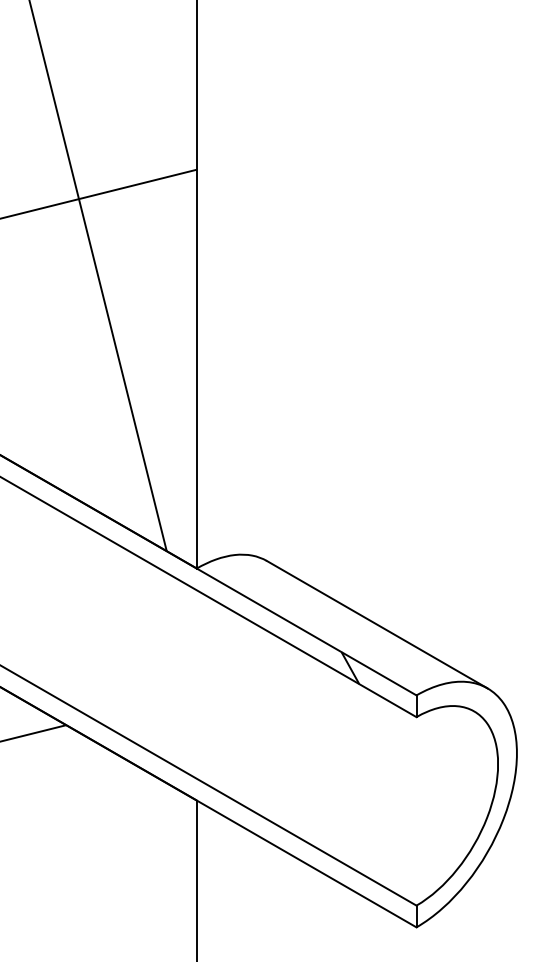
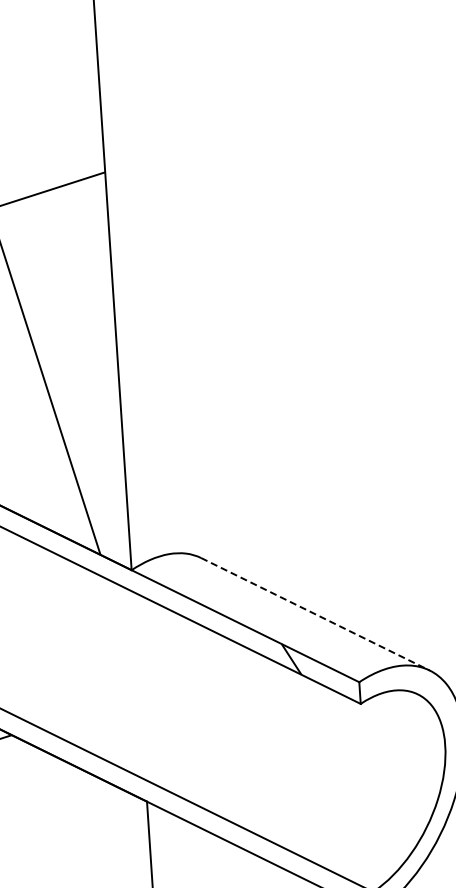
line: (377, 624) -> (315, 614), solid -> dashed

